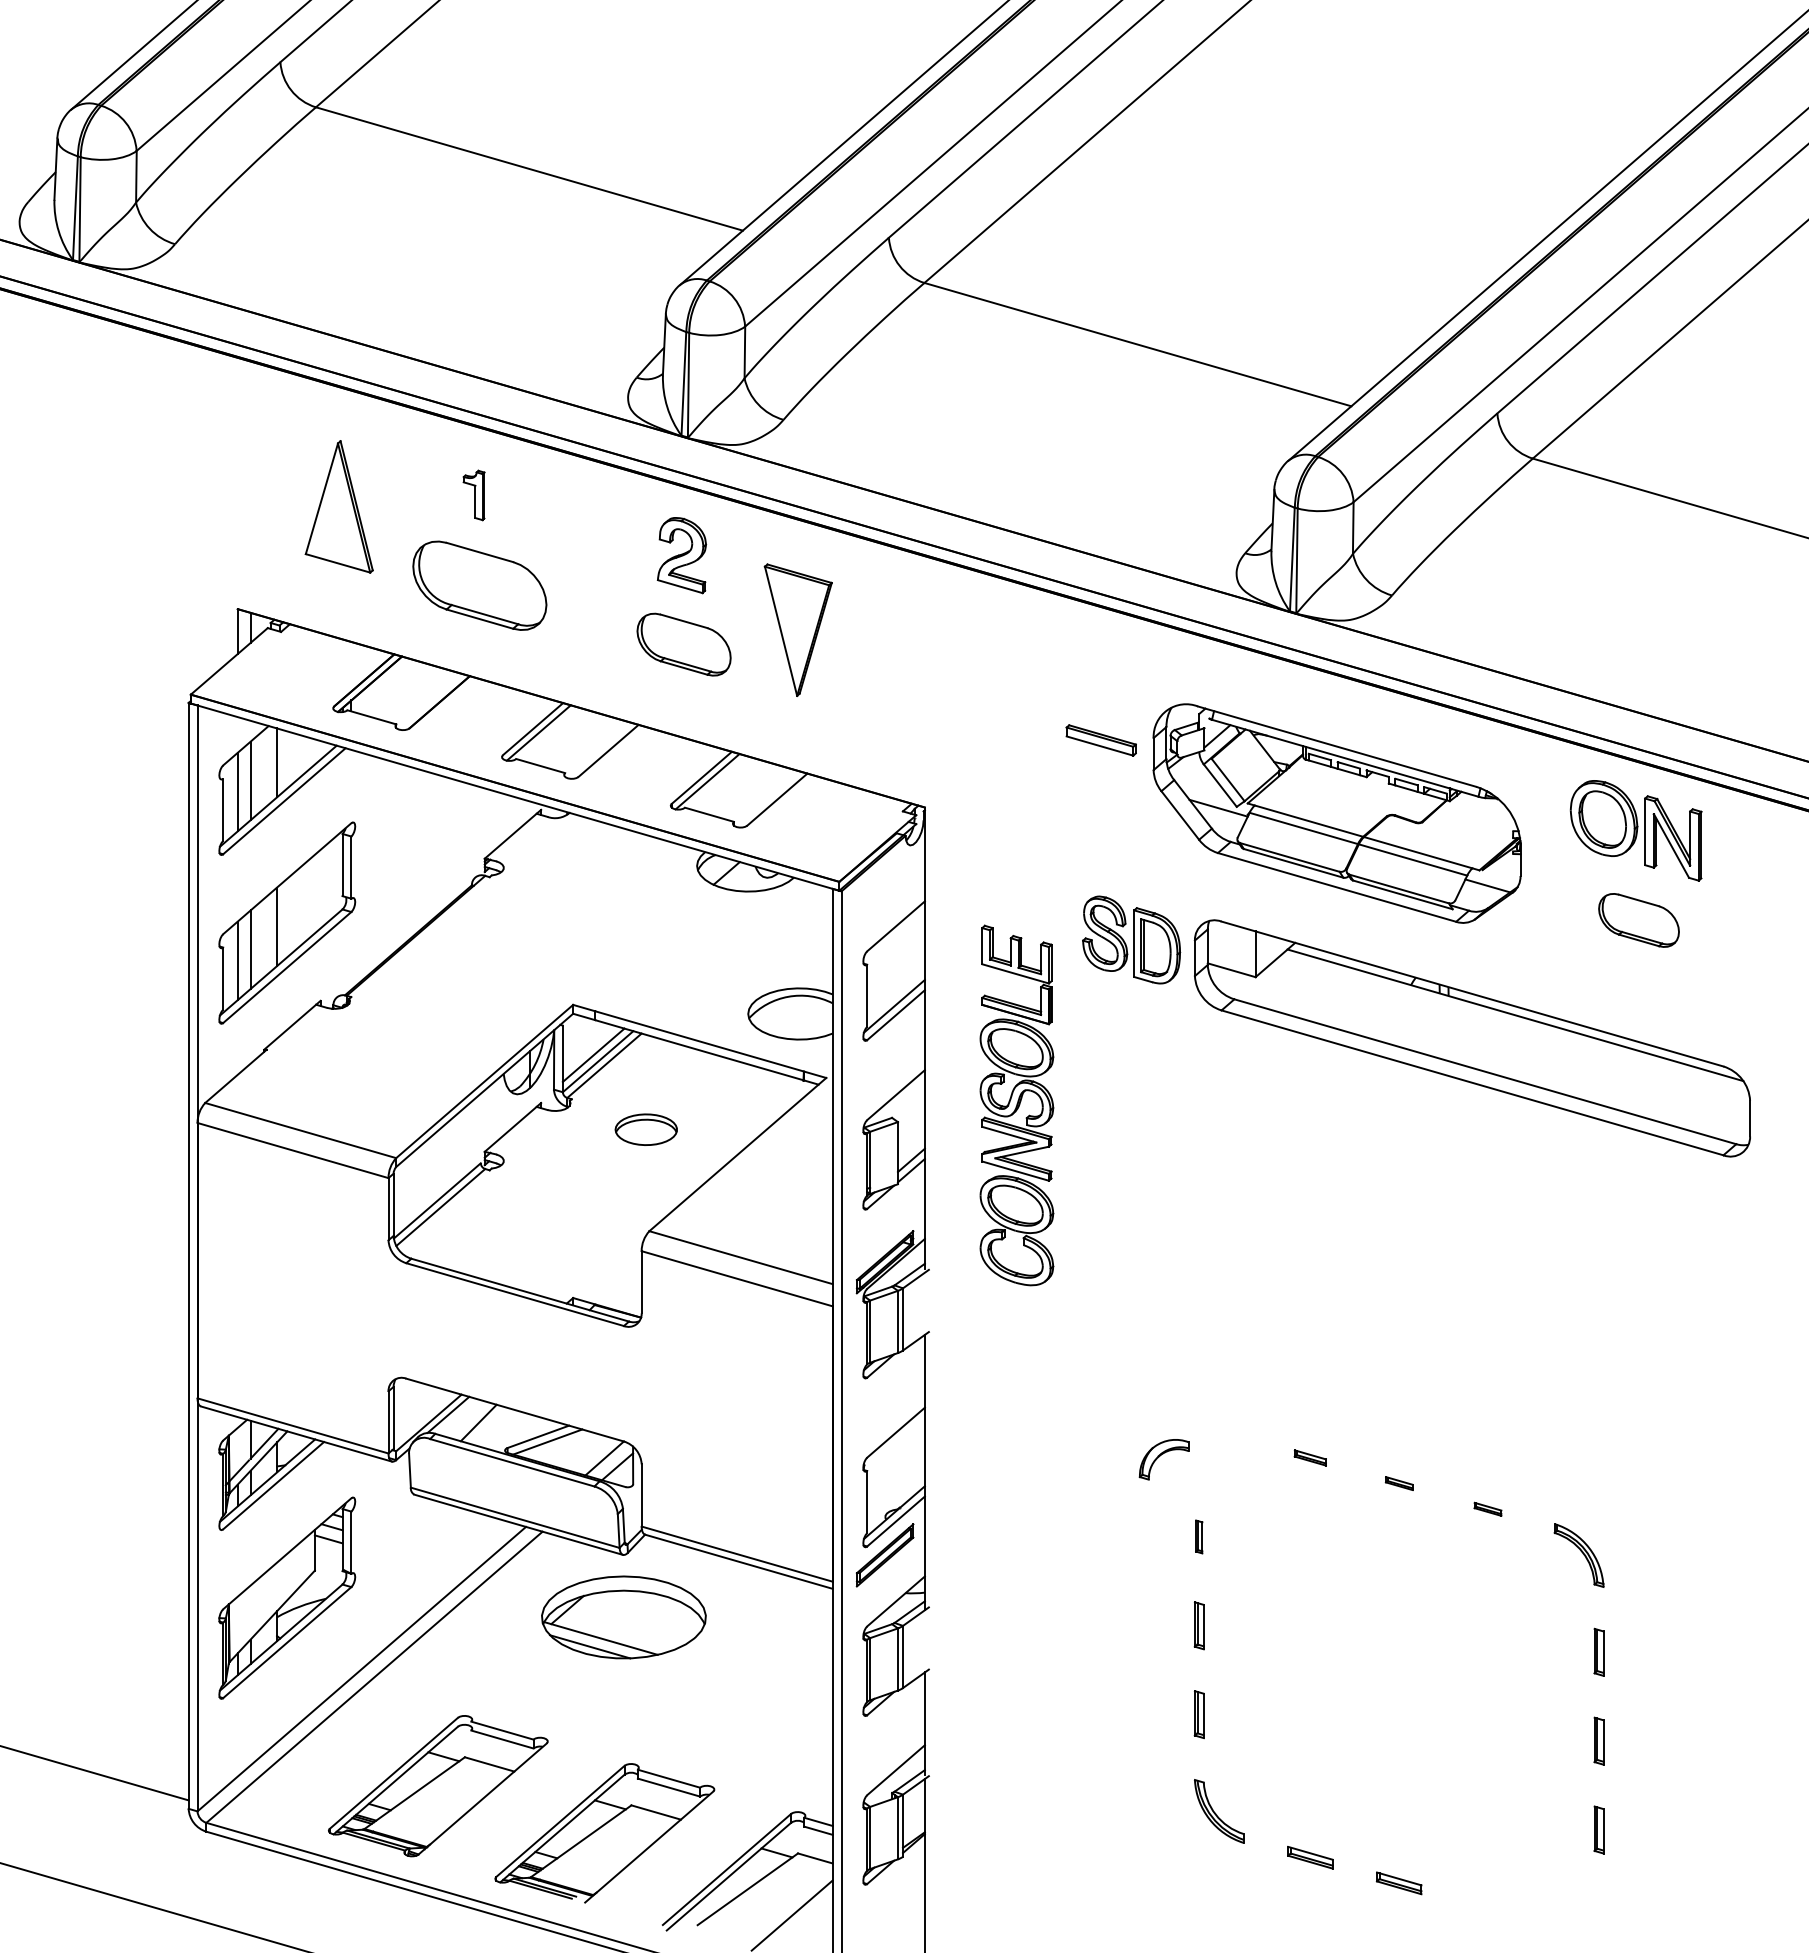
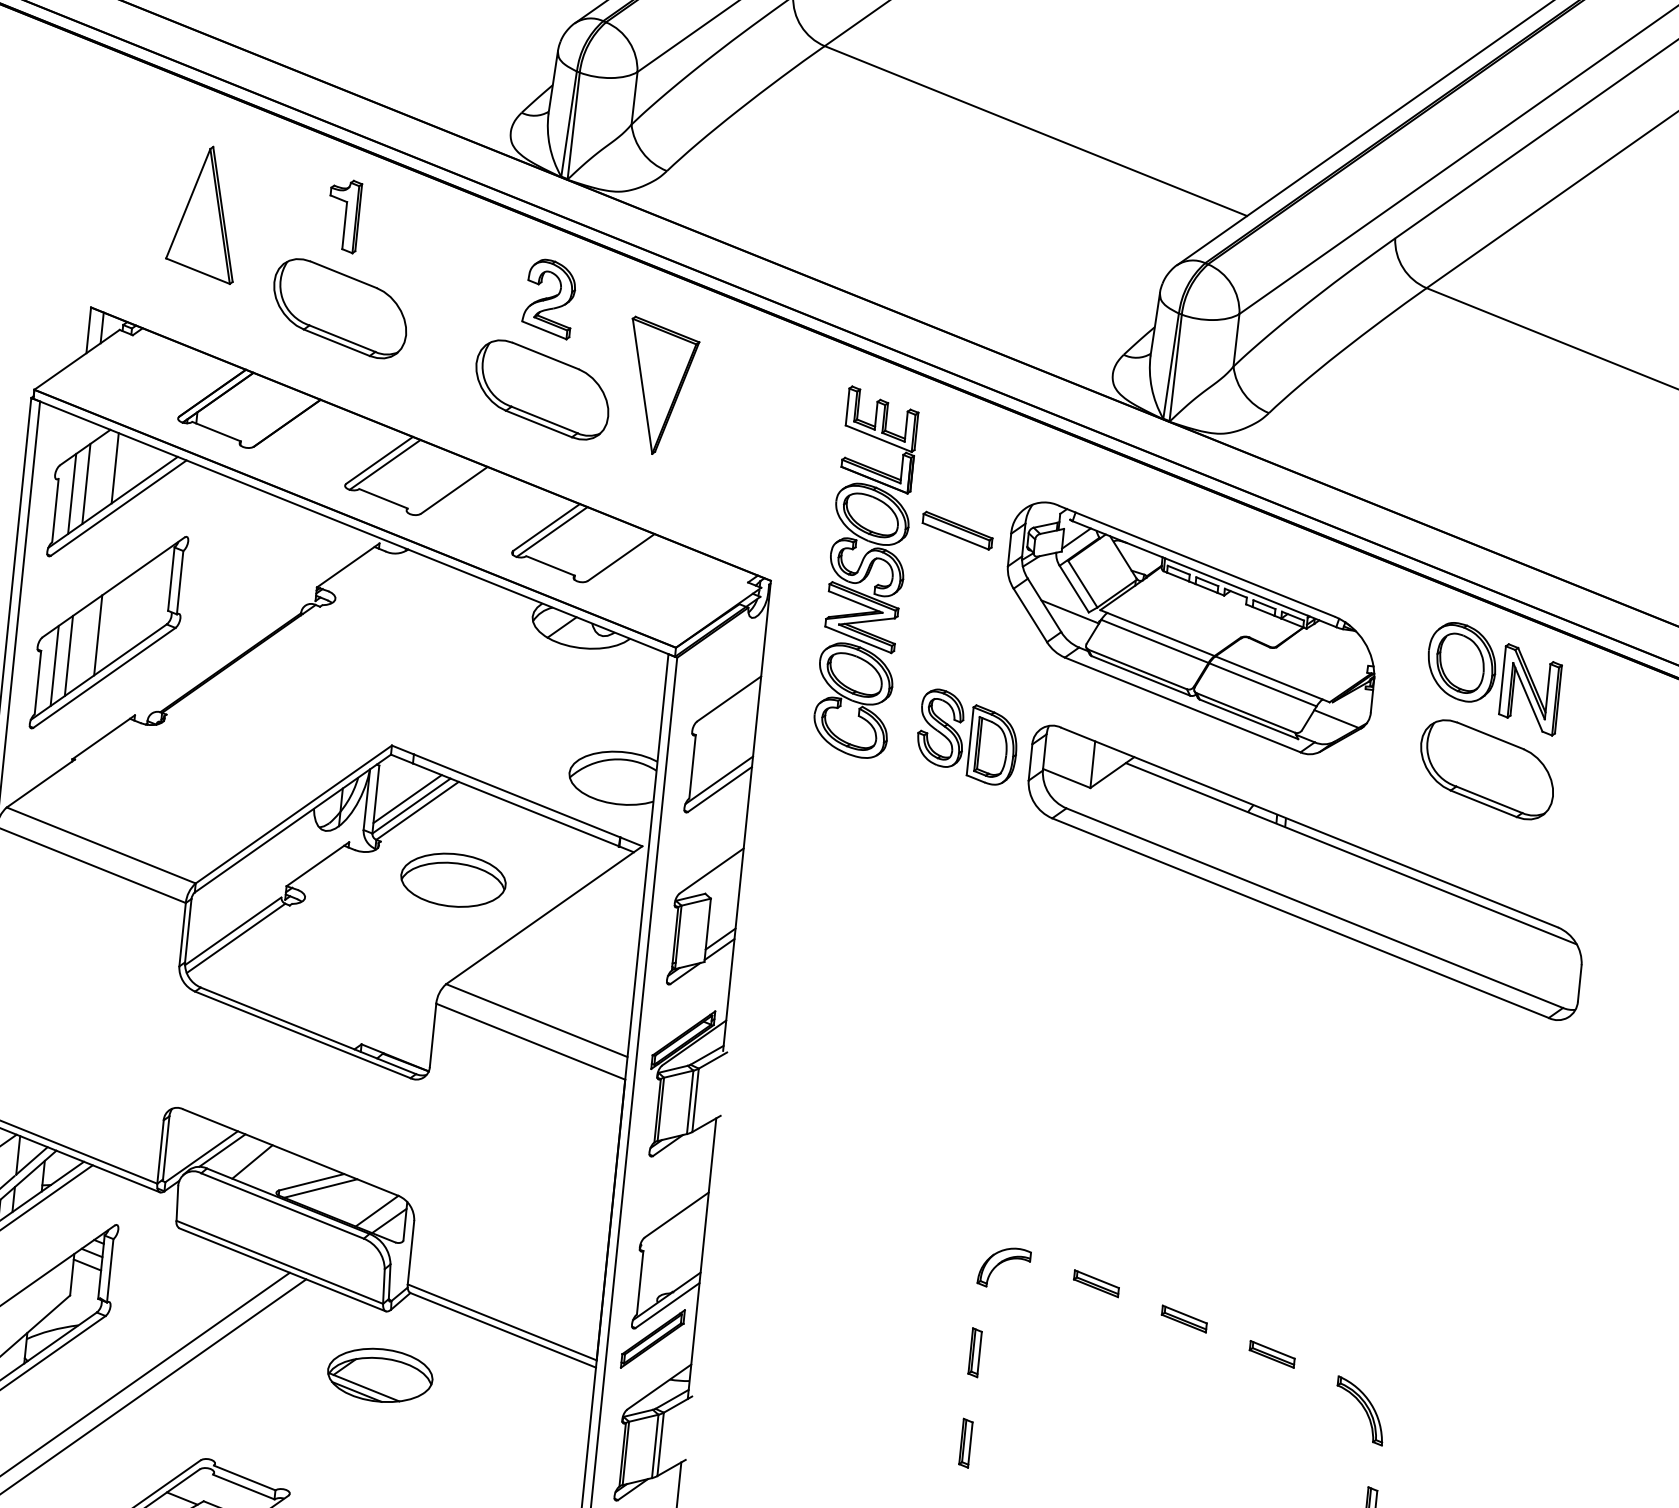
part: (473, 495) -> (343, 216), size x1.43
part: (683, 644) -> (541, 389), size x1.43
part: (1638, 920) -> (1486, 769), size x1.67
part: (1016, 1105) -> (866, 572), moved
part: (646, 1129) -> (453, 880), size x1.67
part: (1310, 1457) -> (1096, 1283), size x1.43
part: (1163, 1459) -> (1003, 1267), moved
part: (1399, 1483) -> (1184, 1318), size x1.67
part: (1487, 1509) -> (1271, 1354), size x1.67
part: (1198, 1536) -> (974, 1352), size x1.43
part: (623, 1617) -> (379, 1375), size x0.62

